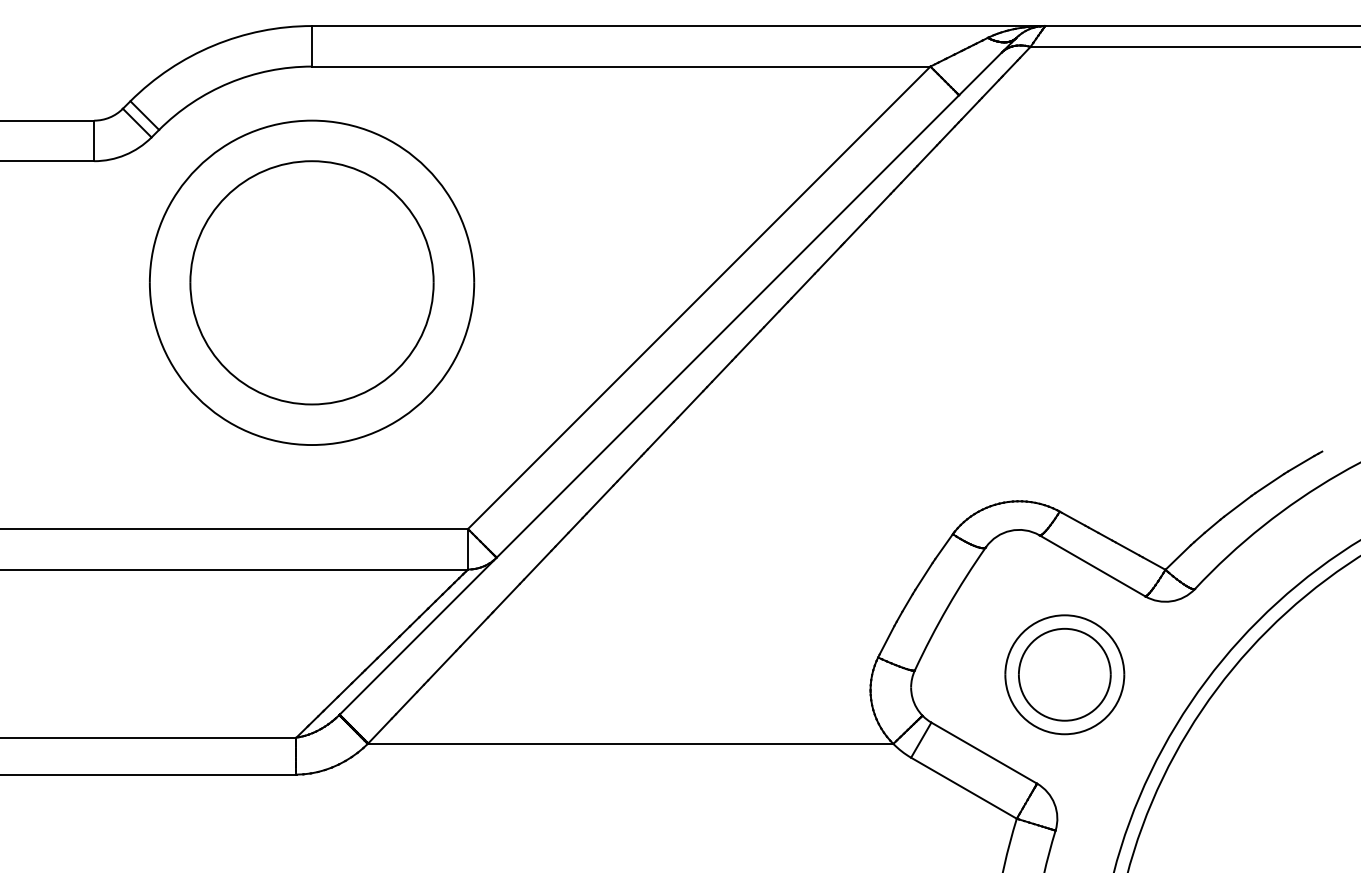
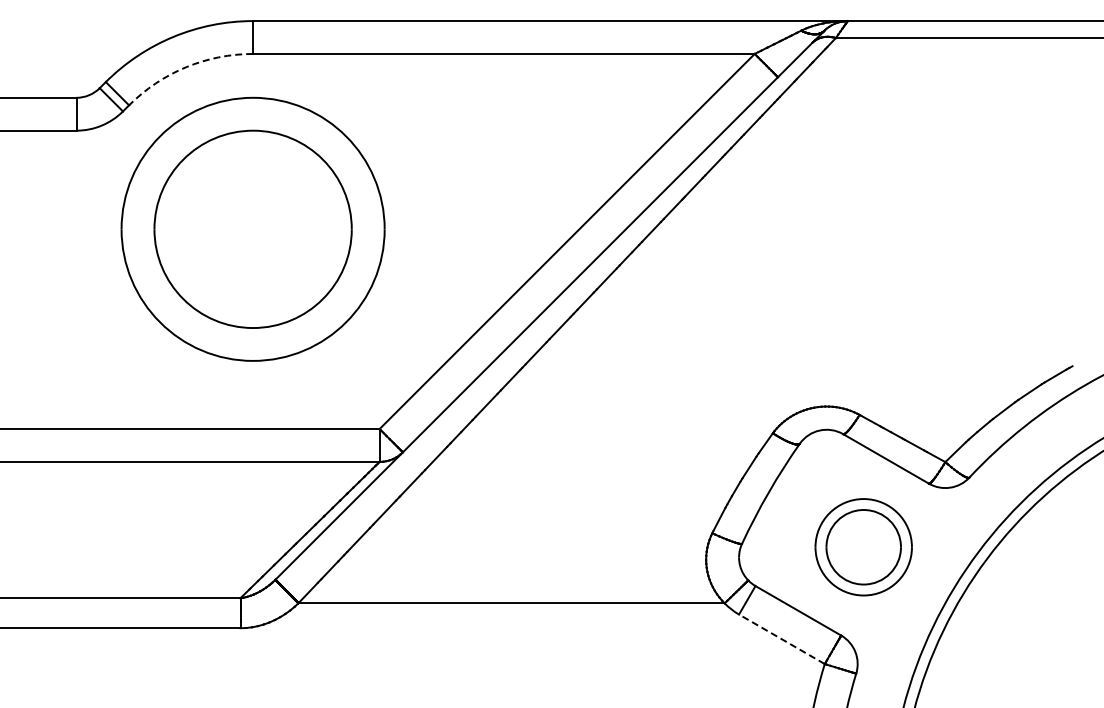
arc: (229, 83) -> (186, 67), solid -> dashed
line: (963, 788) -> (781, 639), solid -> dashed

